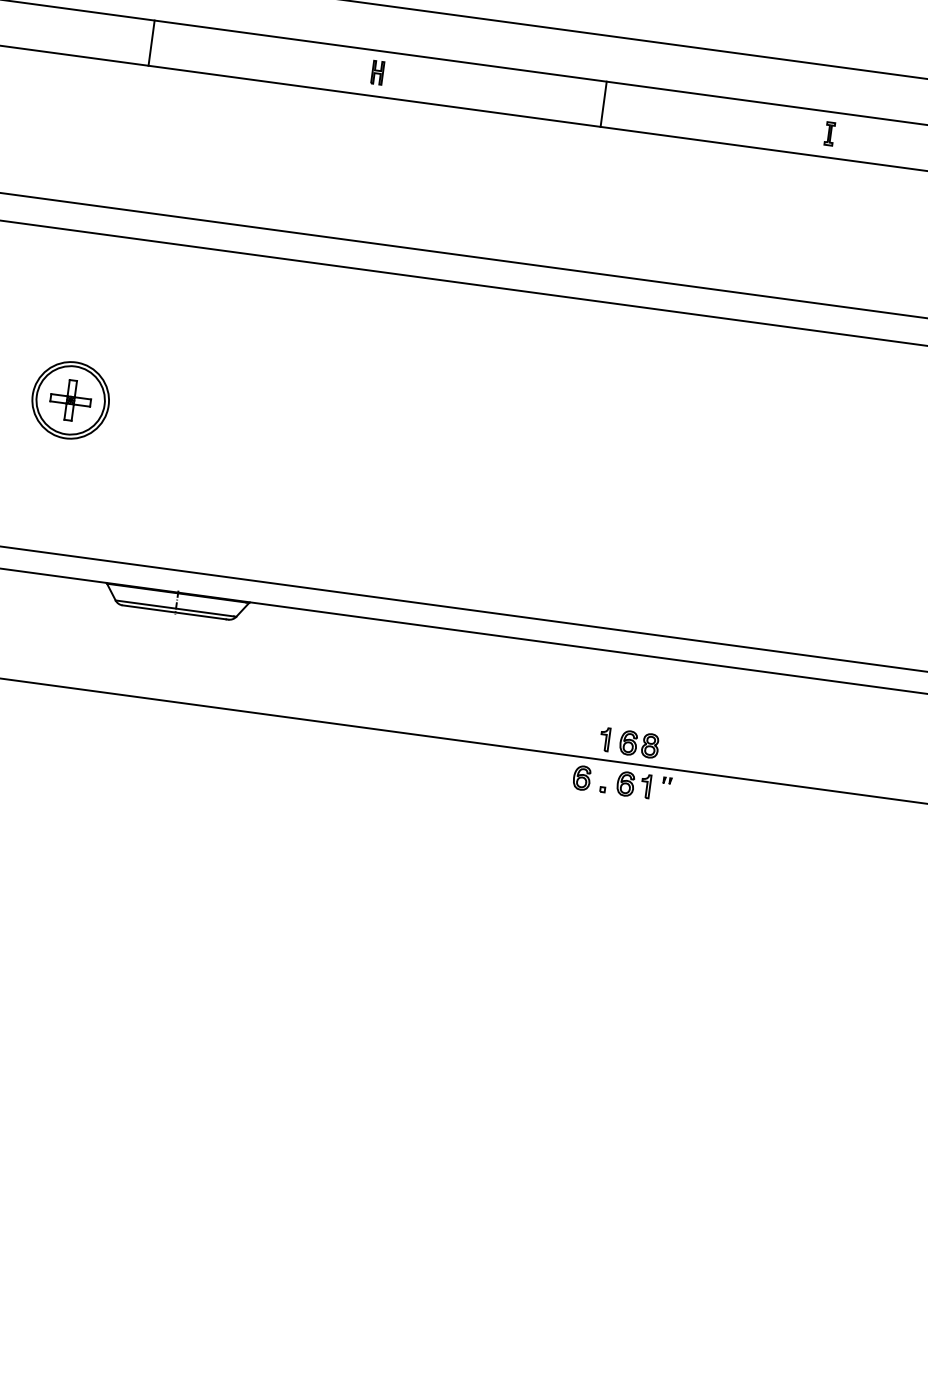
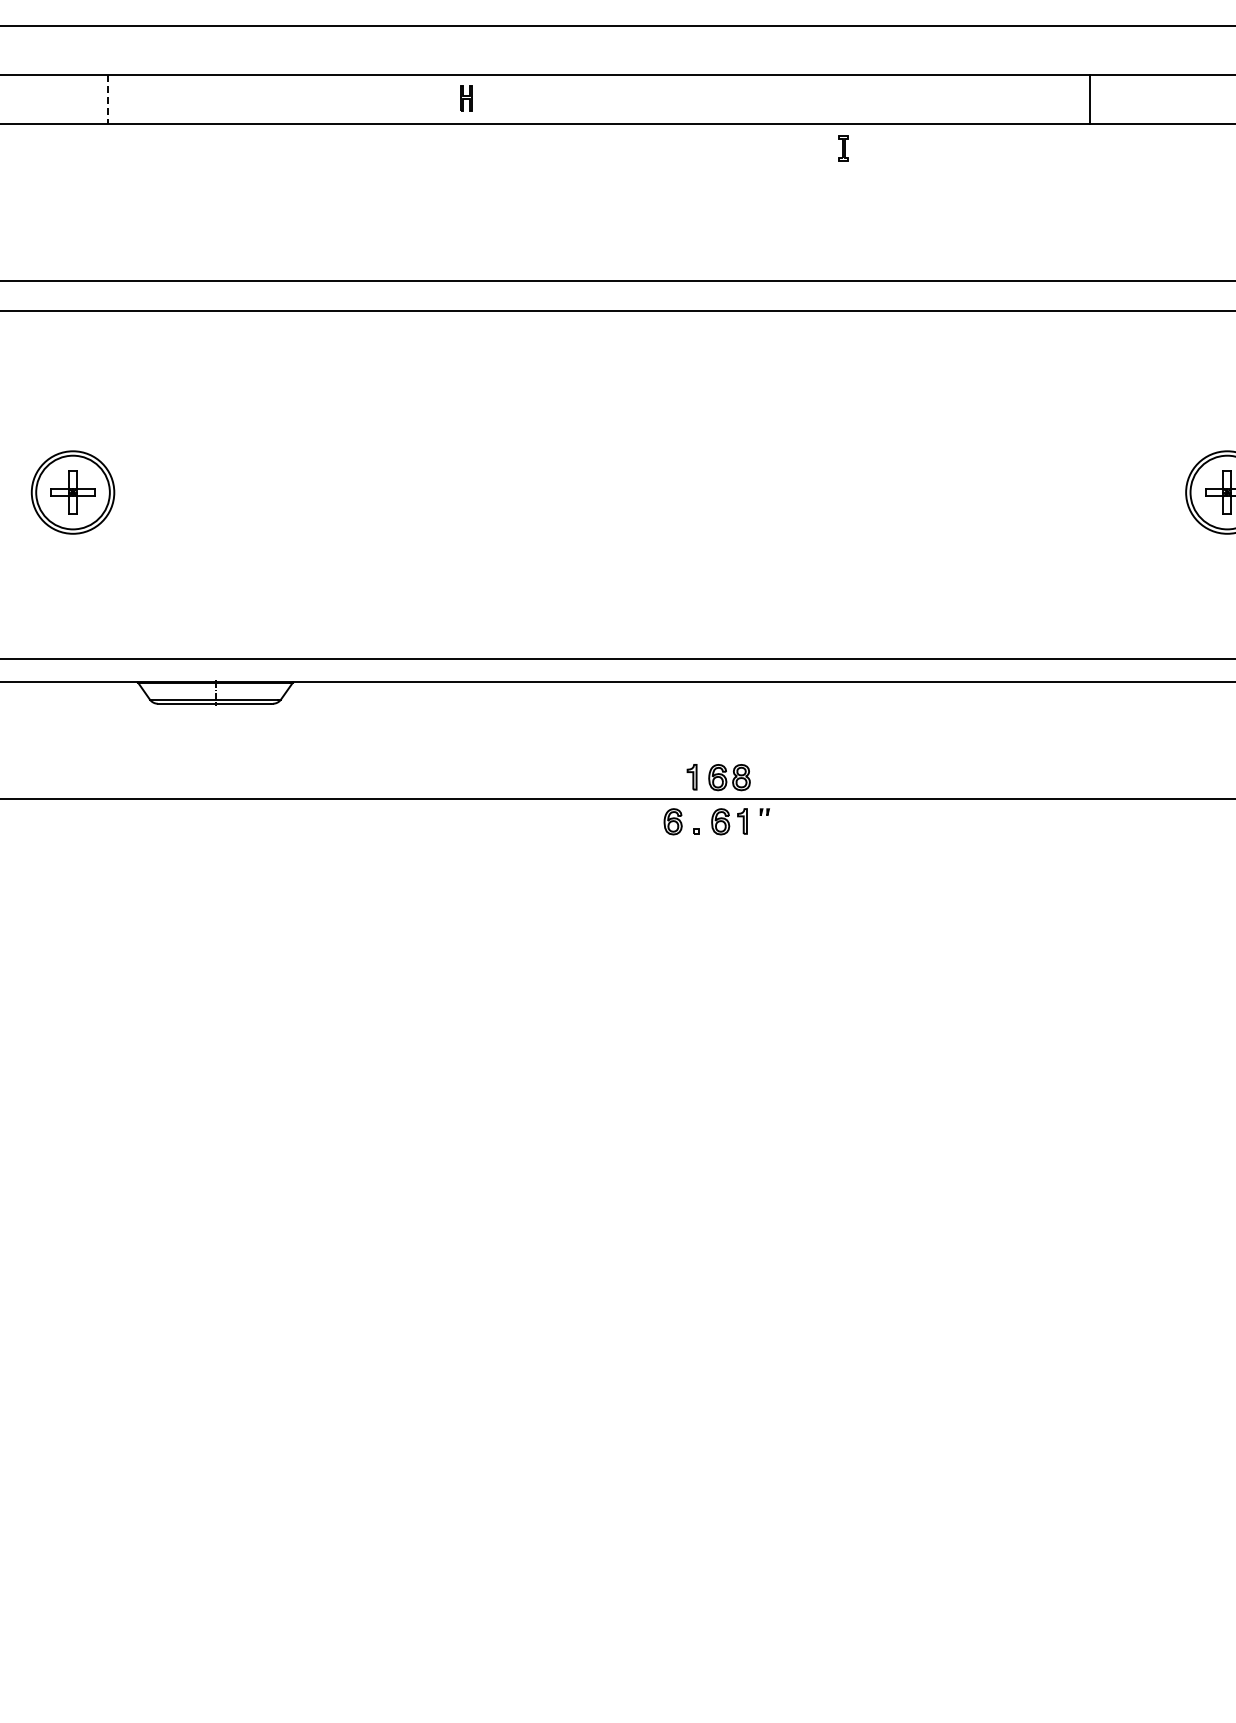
line: (151, 42) -> (107, 99), solid -> dashed
part: (377, 72) -> (466, 98), moved
line: (604, 104) -> (599, 99), removed
part: (829, 133) -> (843, 148), moved

